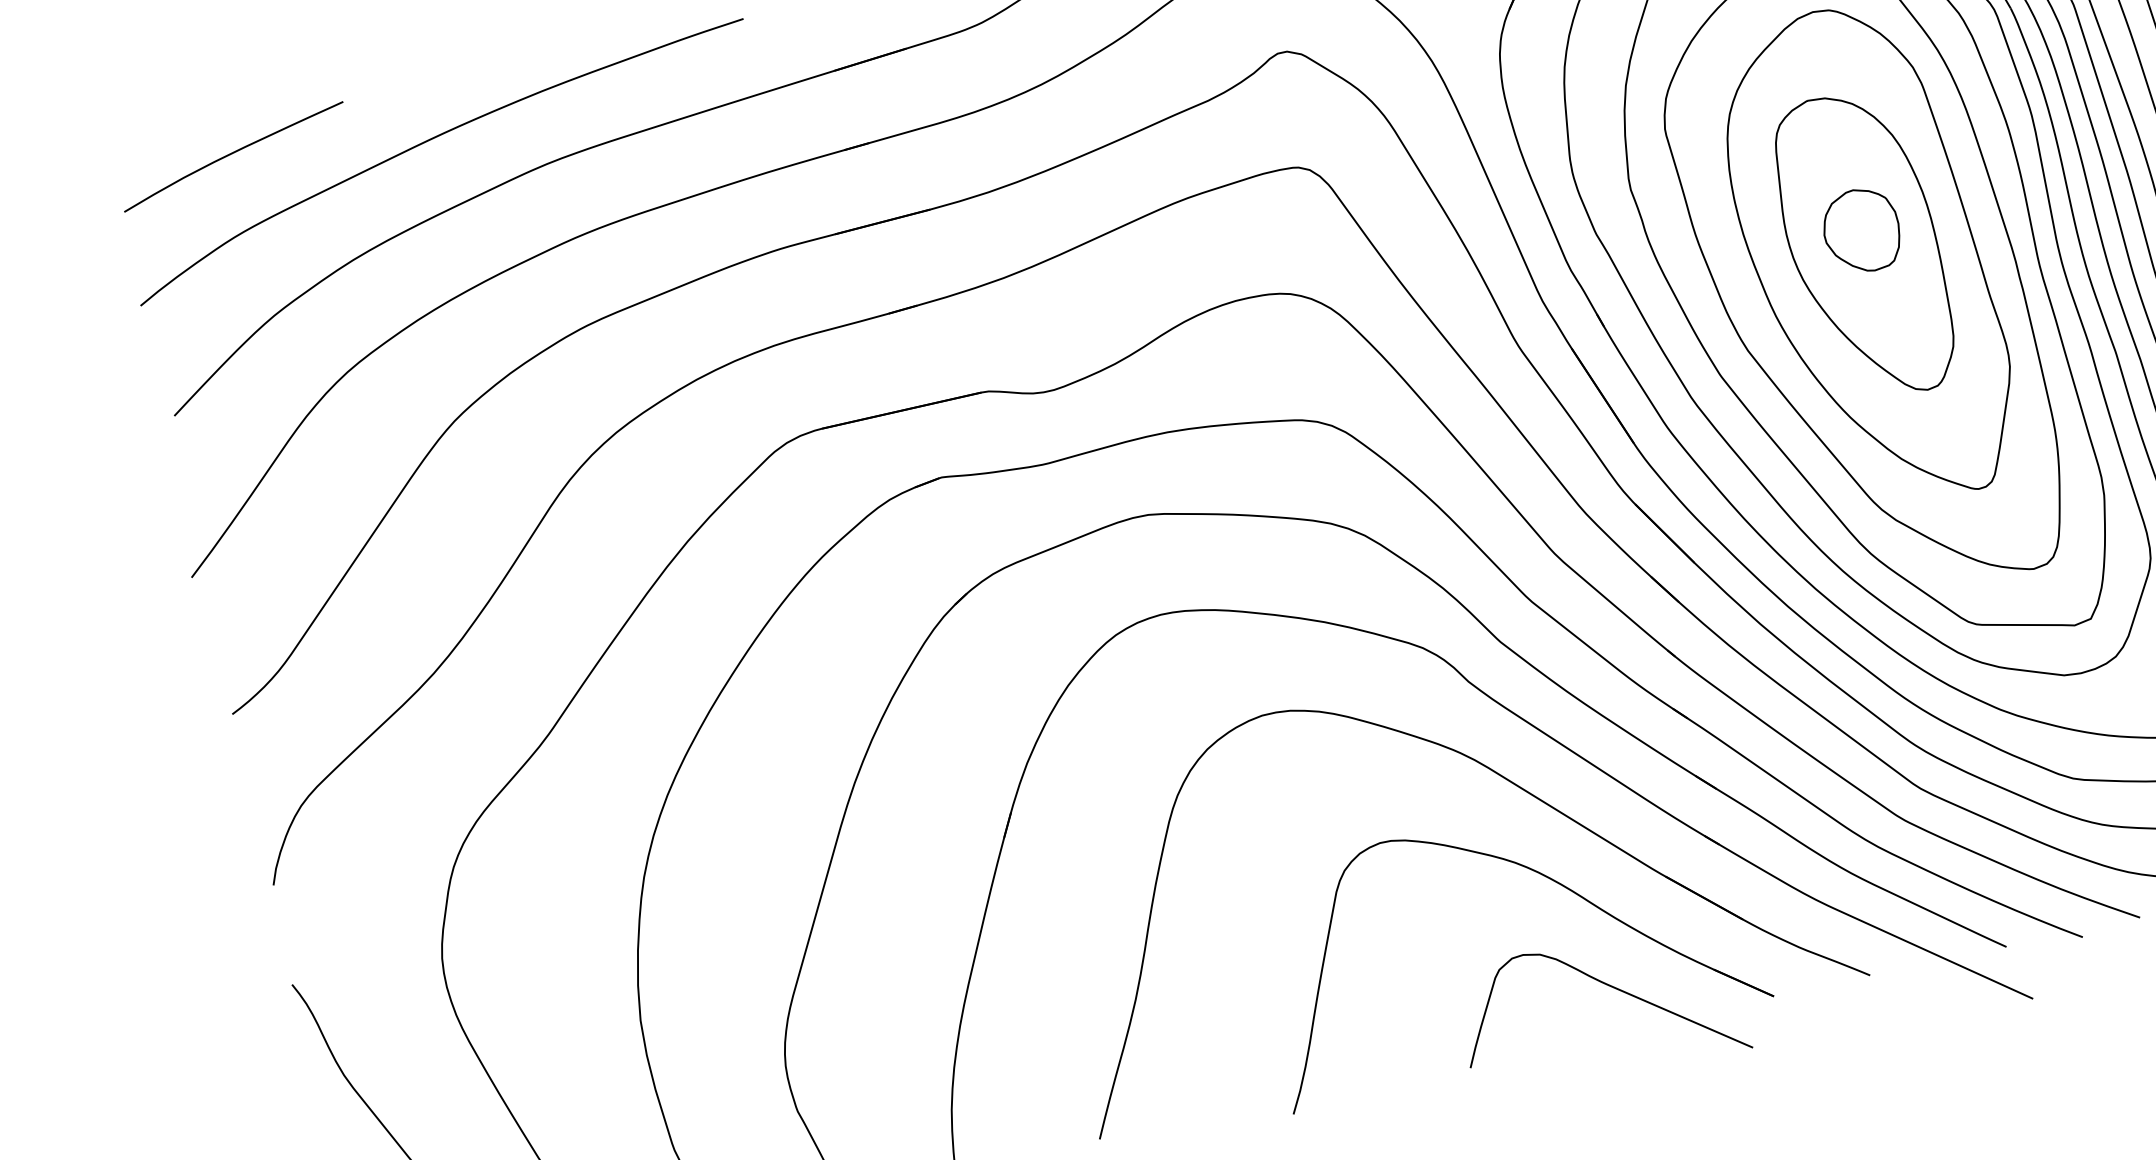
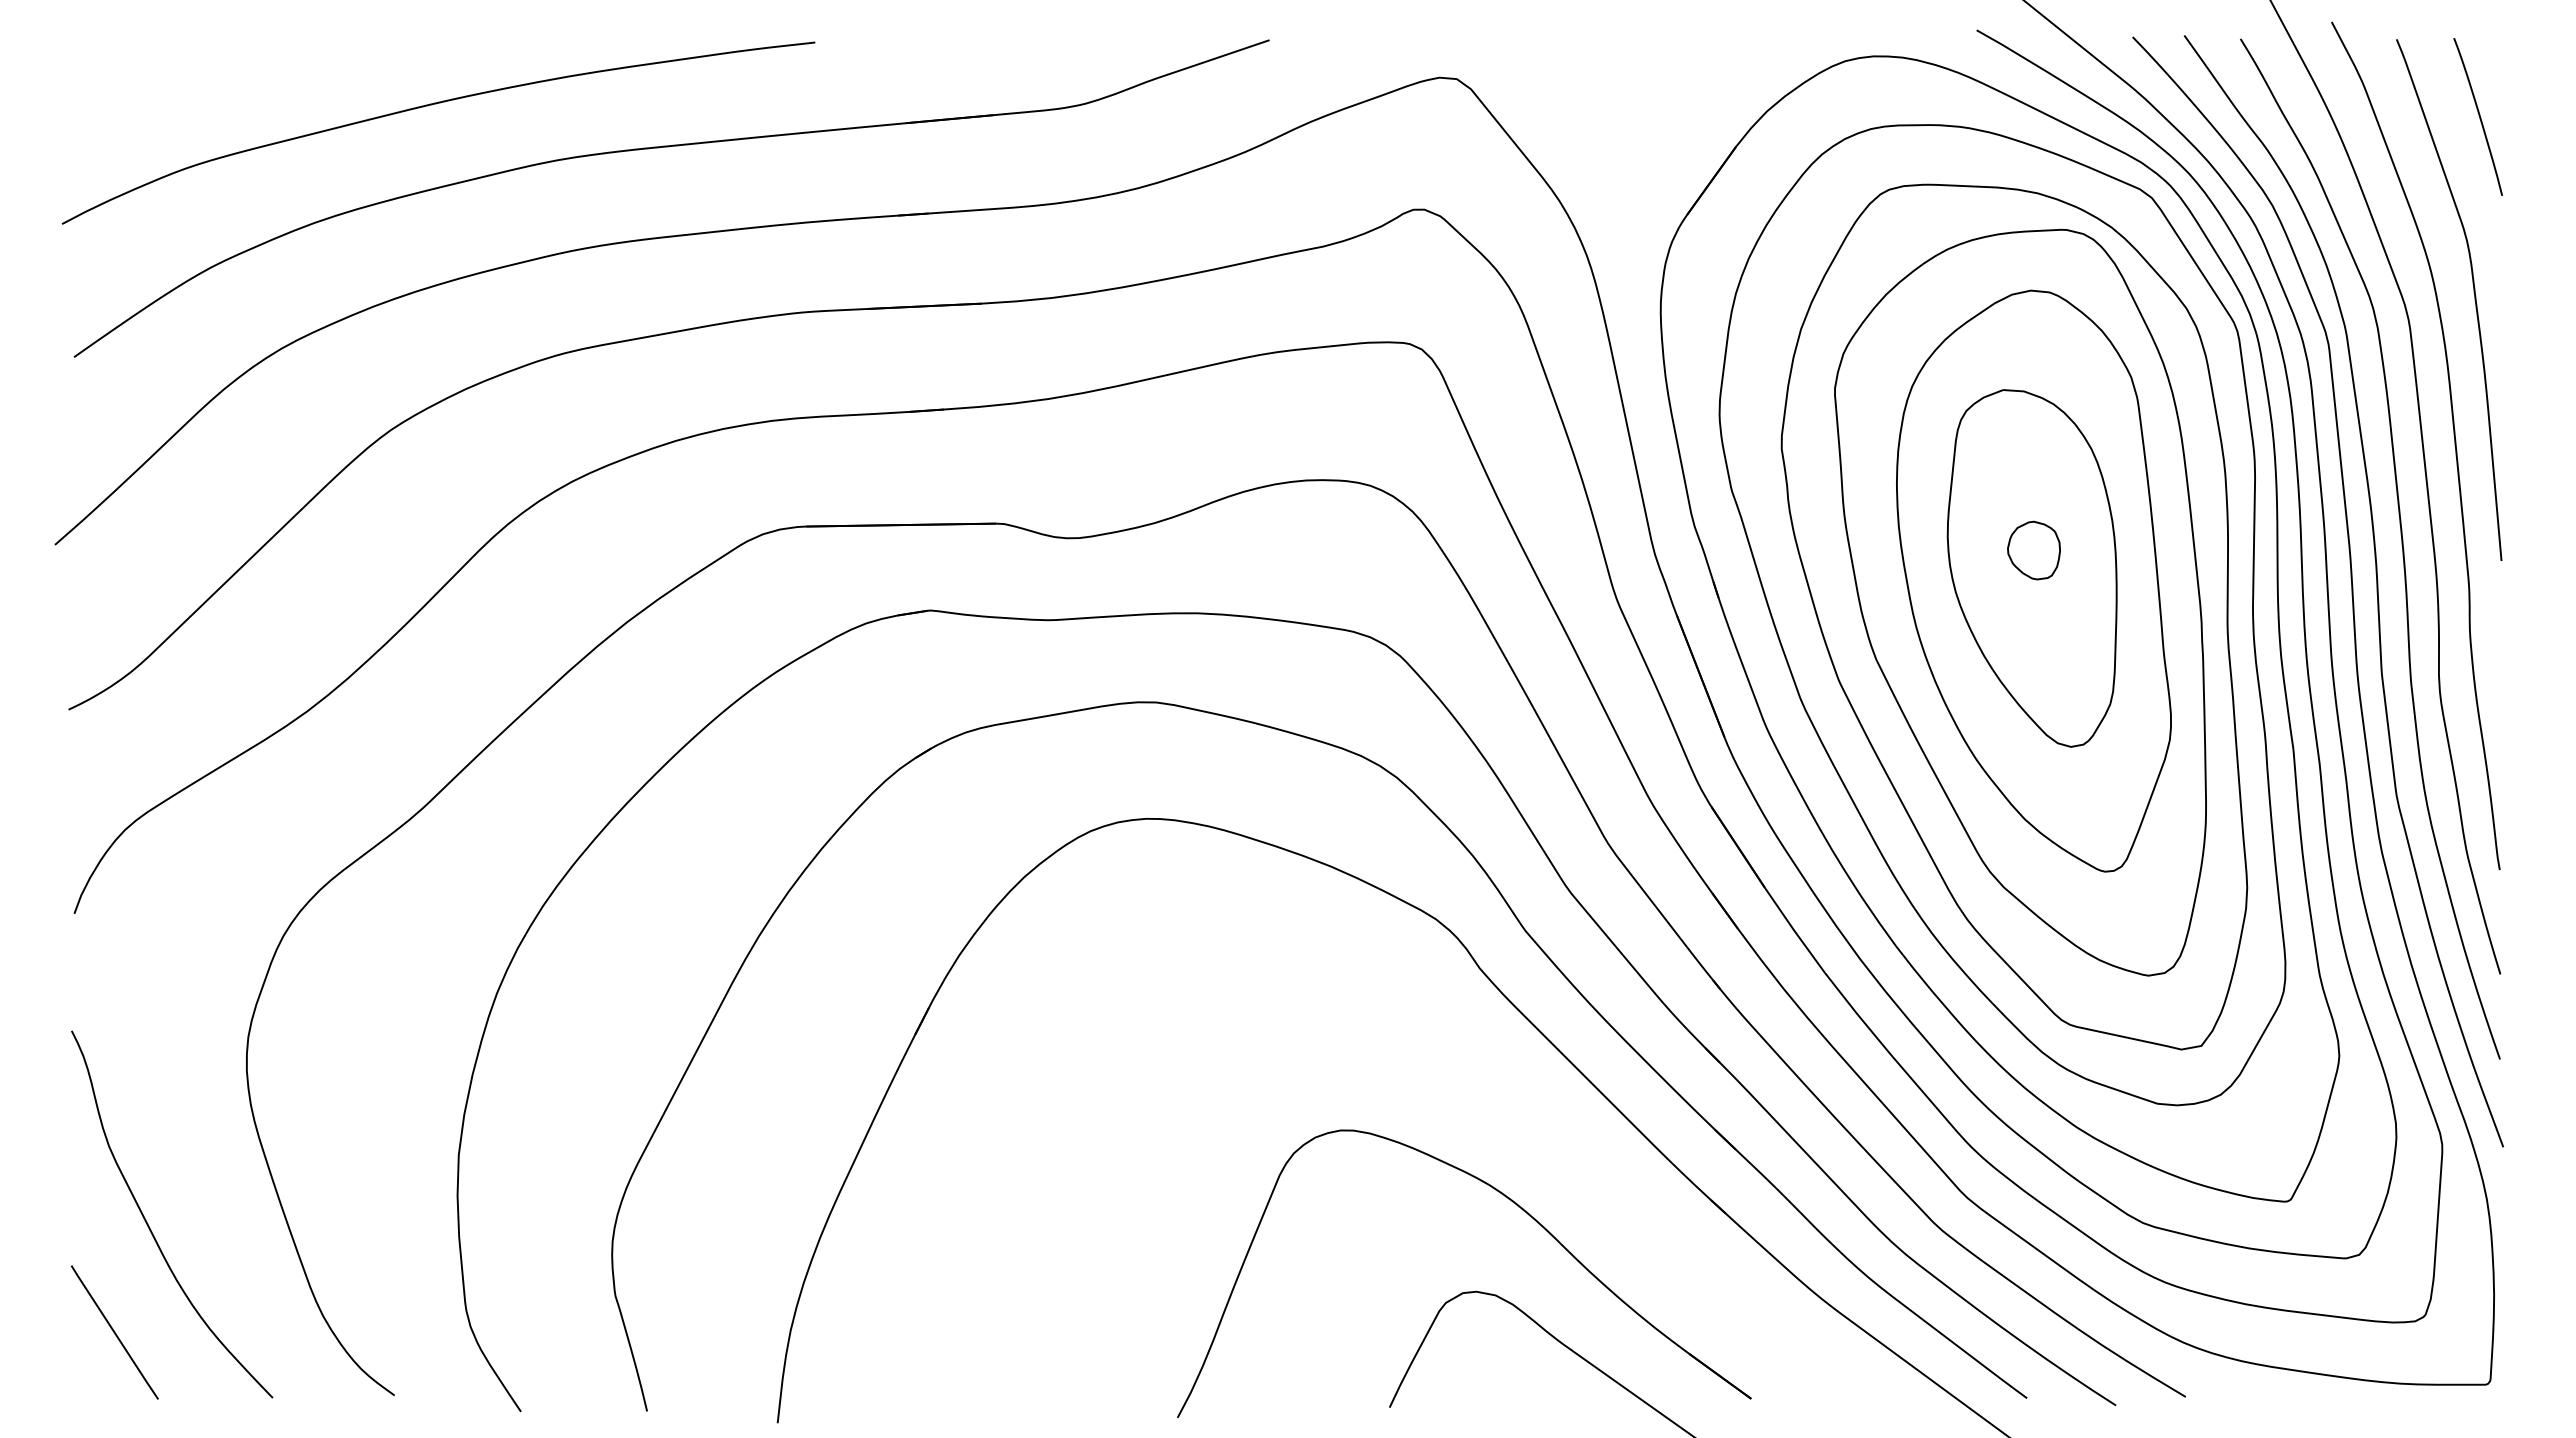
curve: (233, 153) -> (203, 73), removed
part: (1861, 230) -> (2033, 550), size x0.6
part: (1504, 778) -> (1497, 1087), removed

